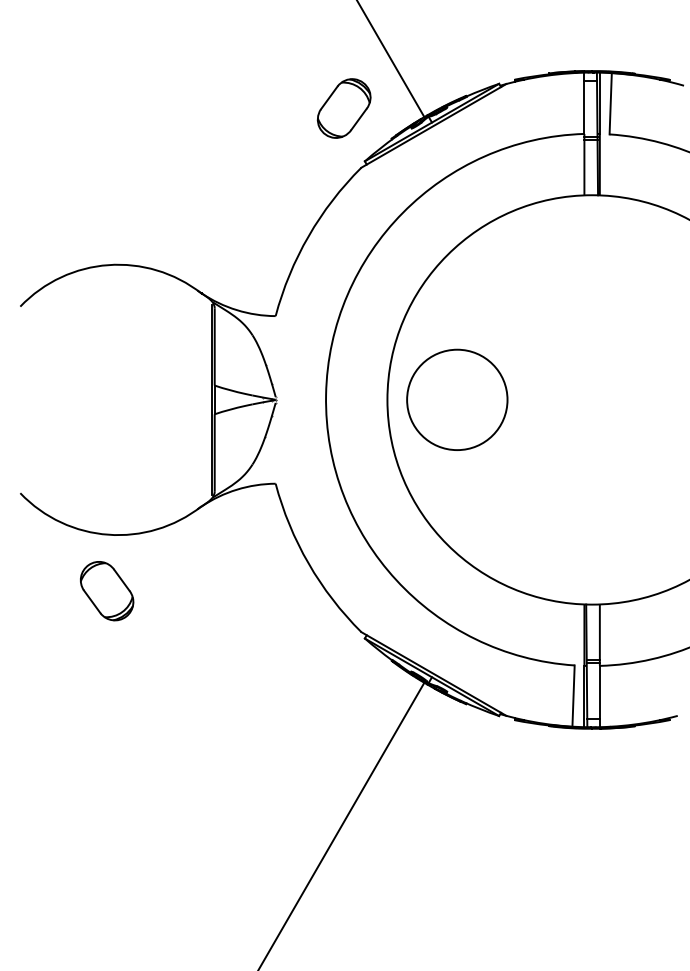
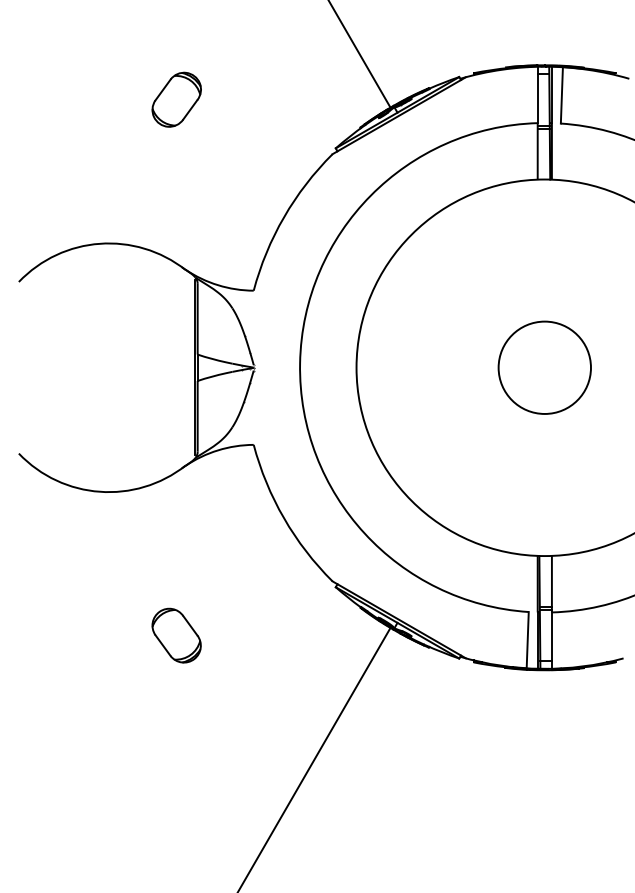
part: (343, 108) -> (176, 99), moved
circle: (456, 399) -> (544, 367), moved
part: (106, 590) -> (176, 635), moved

